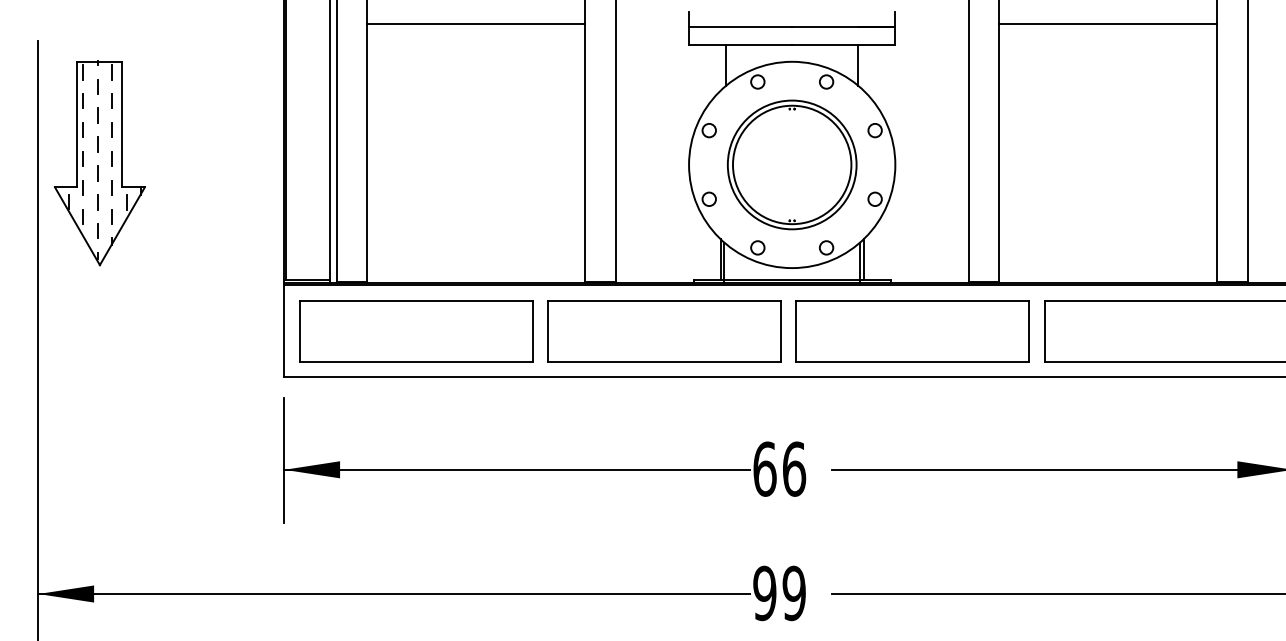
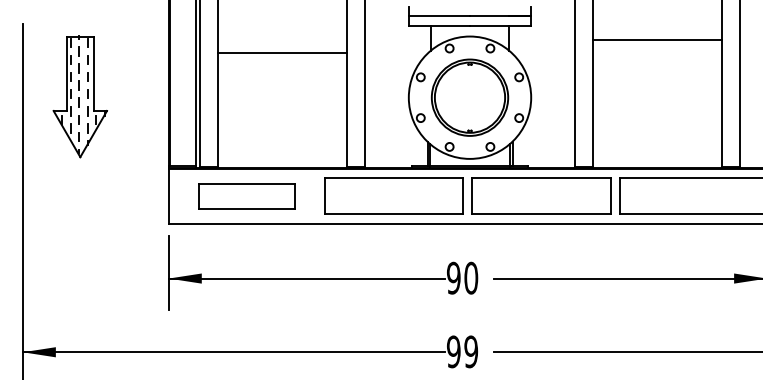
line: (476, 22) -> (282, 52), moved
line: (1106, 22) -> (656, 39), moved
part: (98, 162) -> (79, 96), moved
part: (415, 329) -> (246, 195), size x0.7
text: (779, 467) -> (462, 277), 66 -> 90

